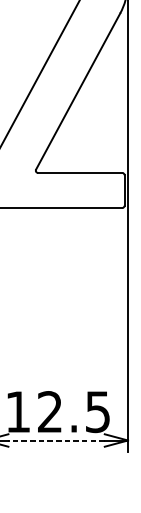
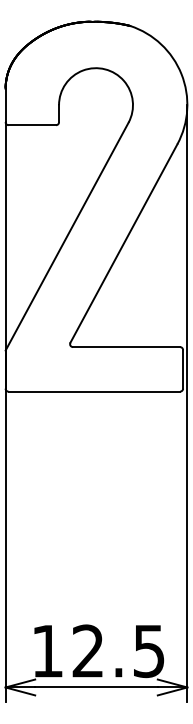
line: (56, 440) -> (96, 687), dashed -> solid

